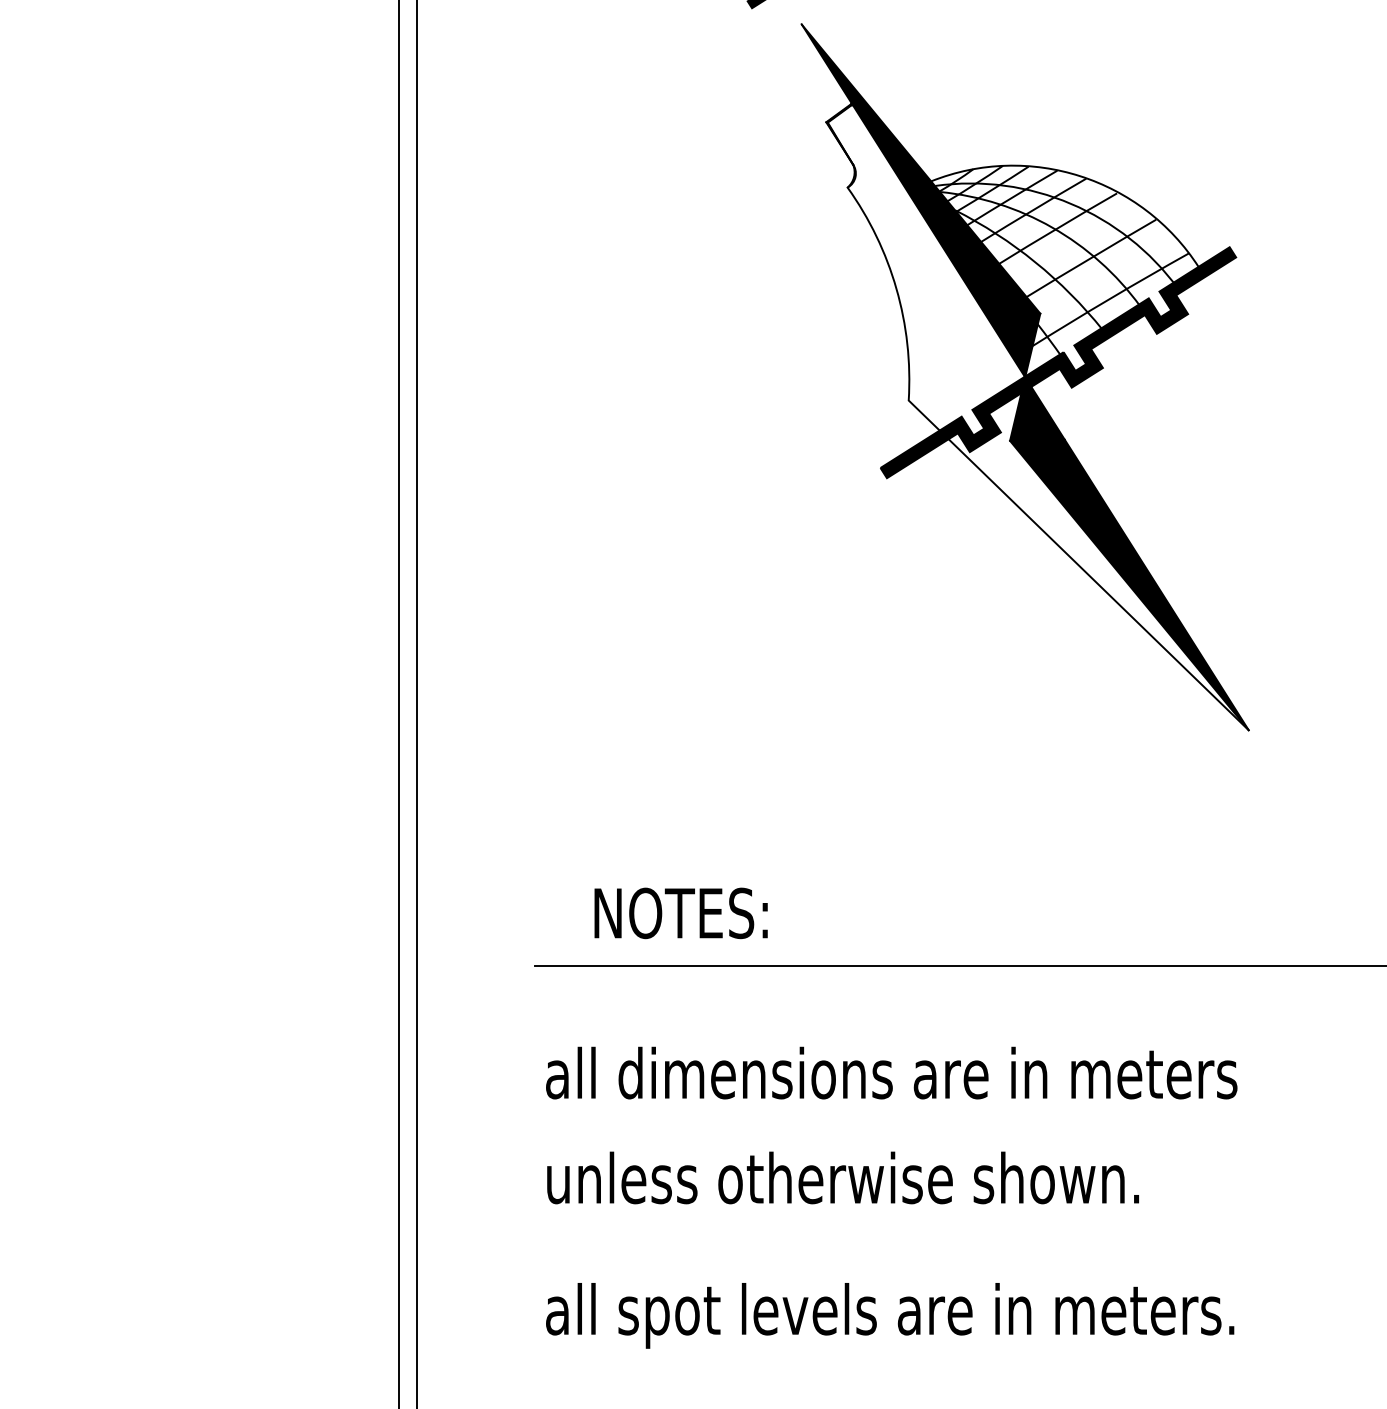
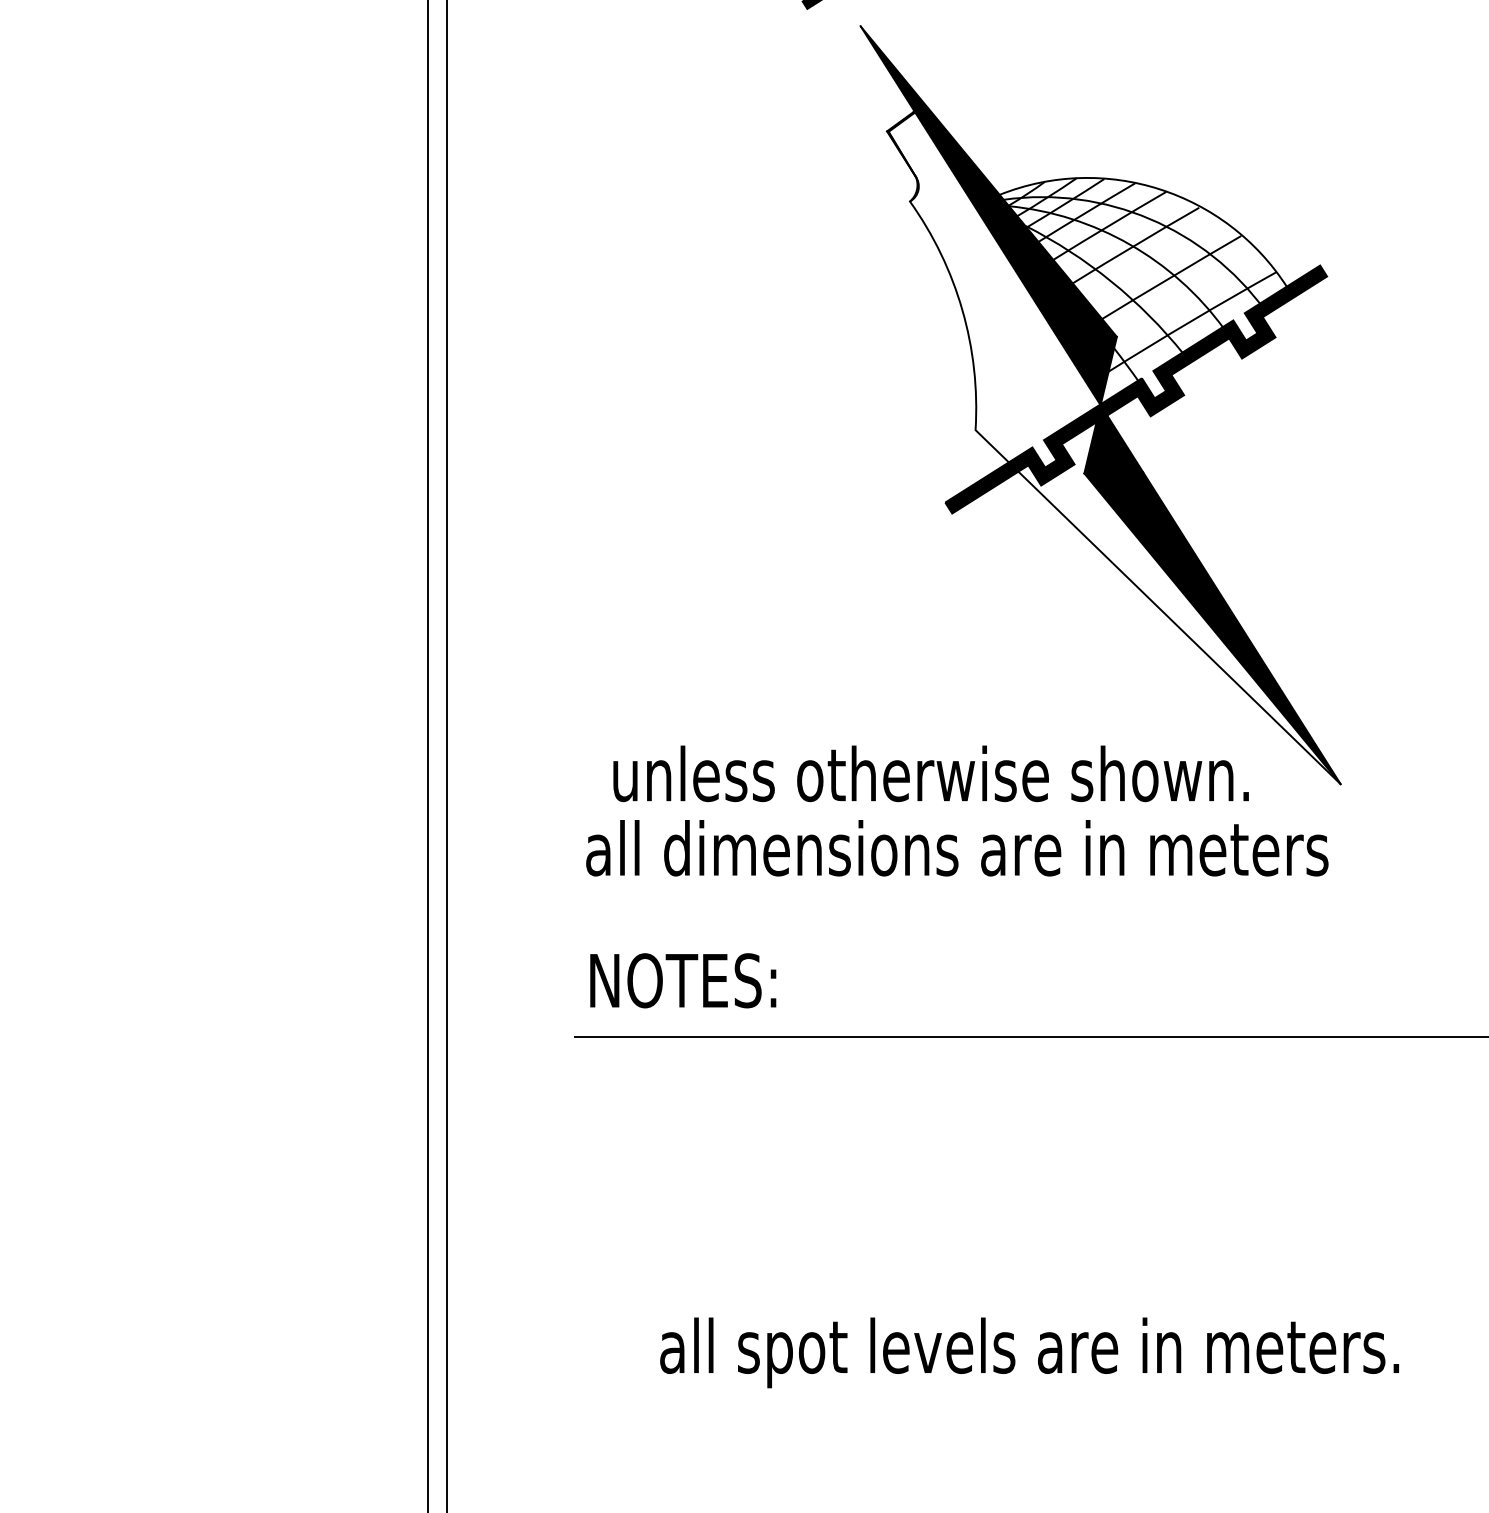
text: (681, 913) -> (683, 980), moved
text: (891, 1073) -> (957, 848), moved
text: (842, 1177) -> (930, 773), moved
text: (890, 1315) -> (1029, 1352), moved

